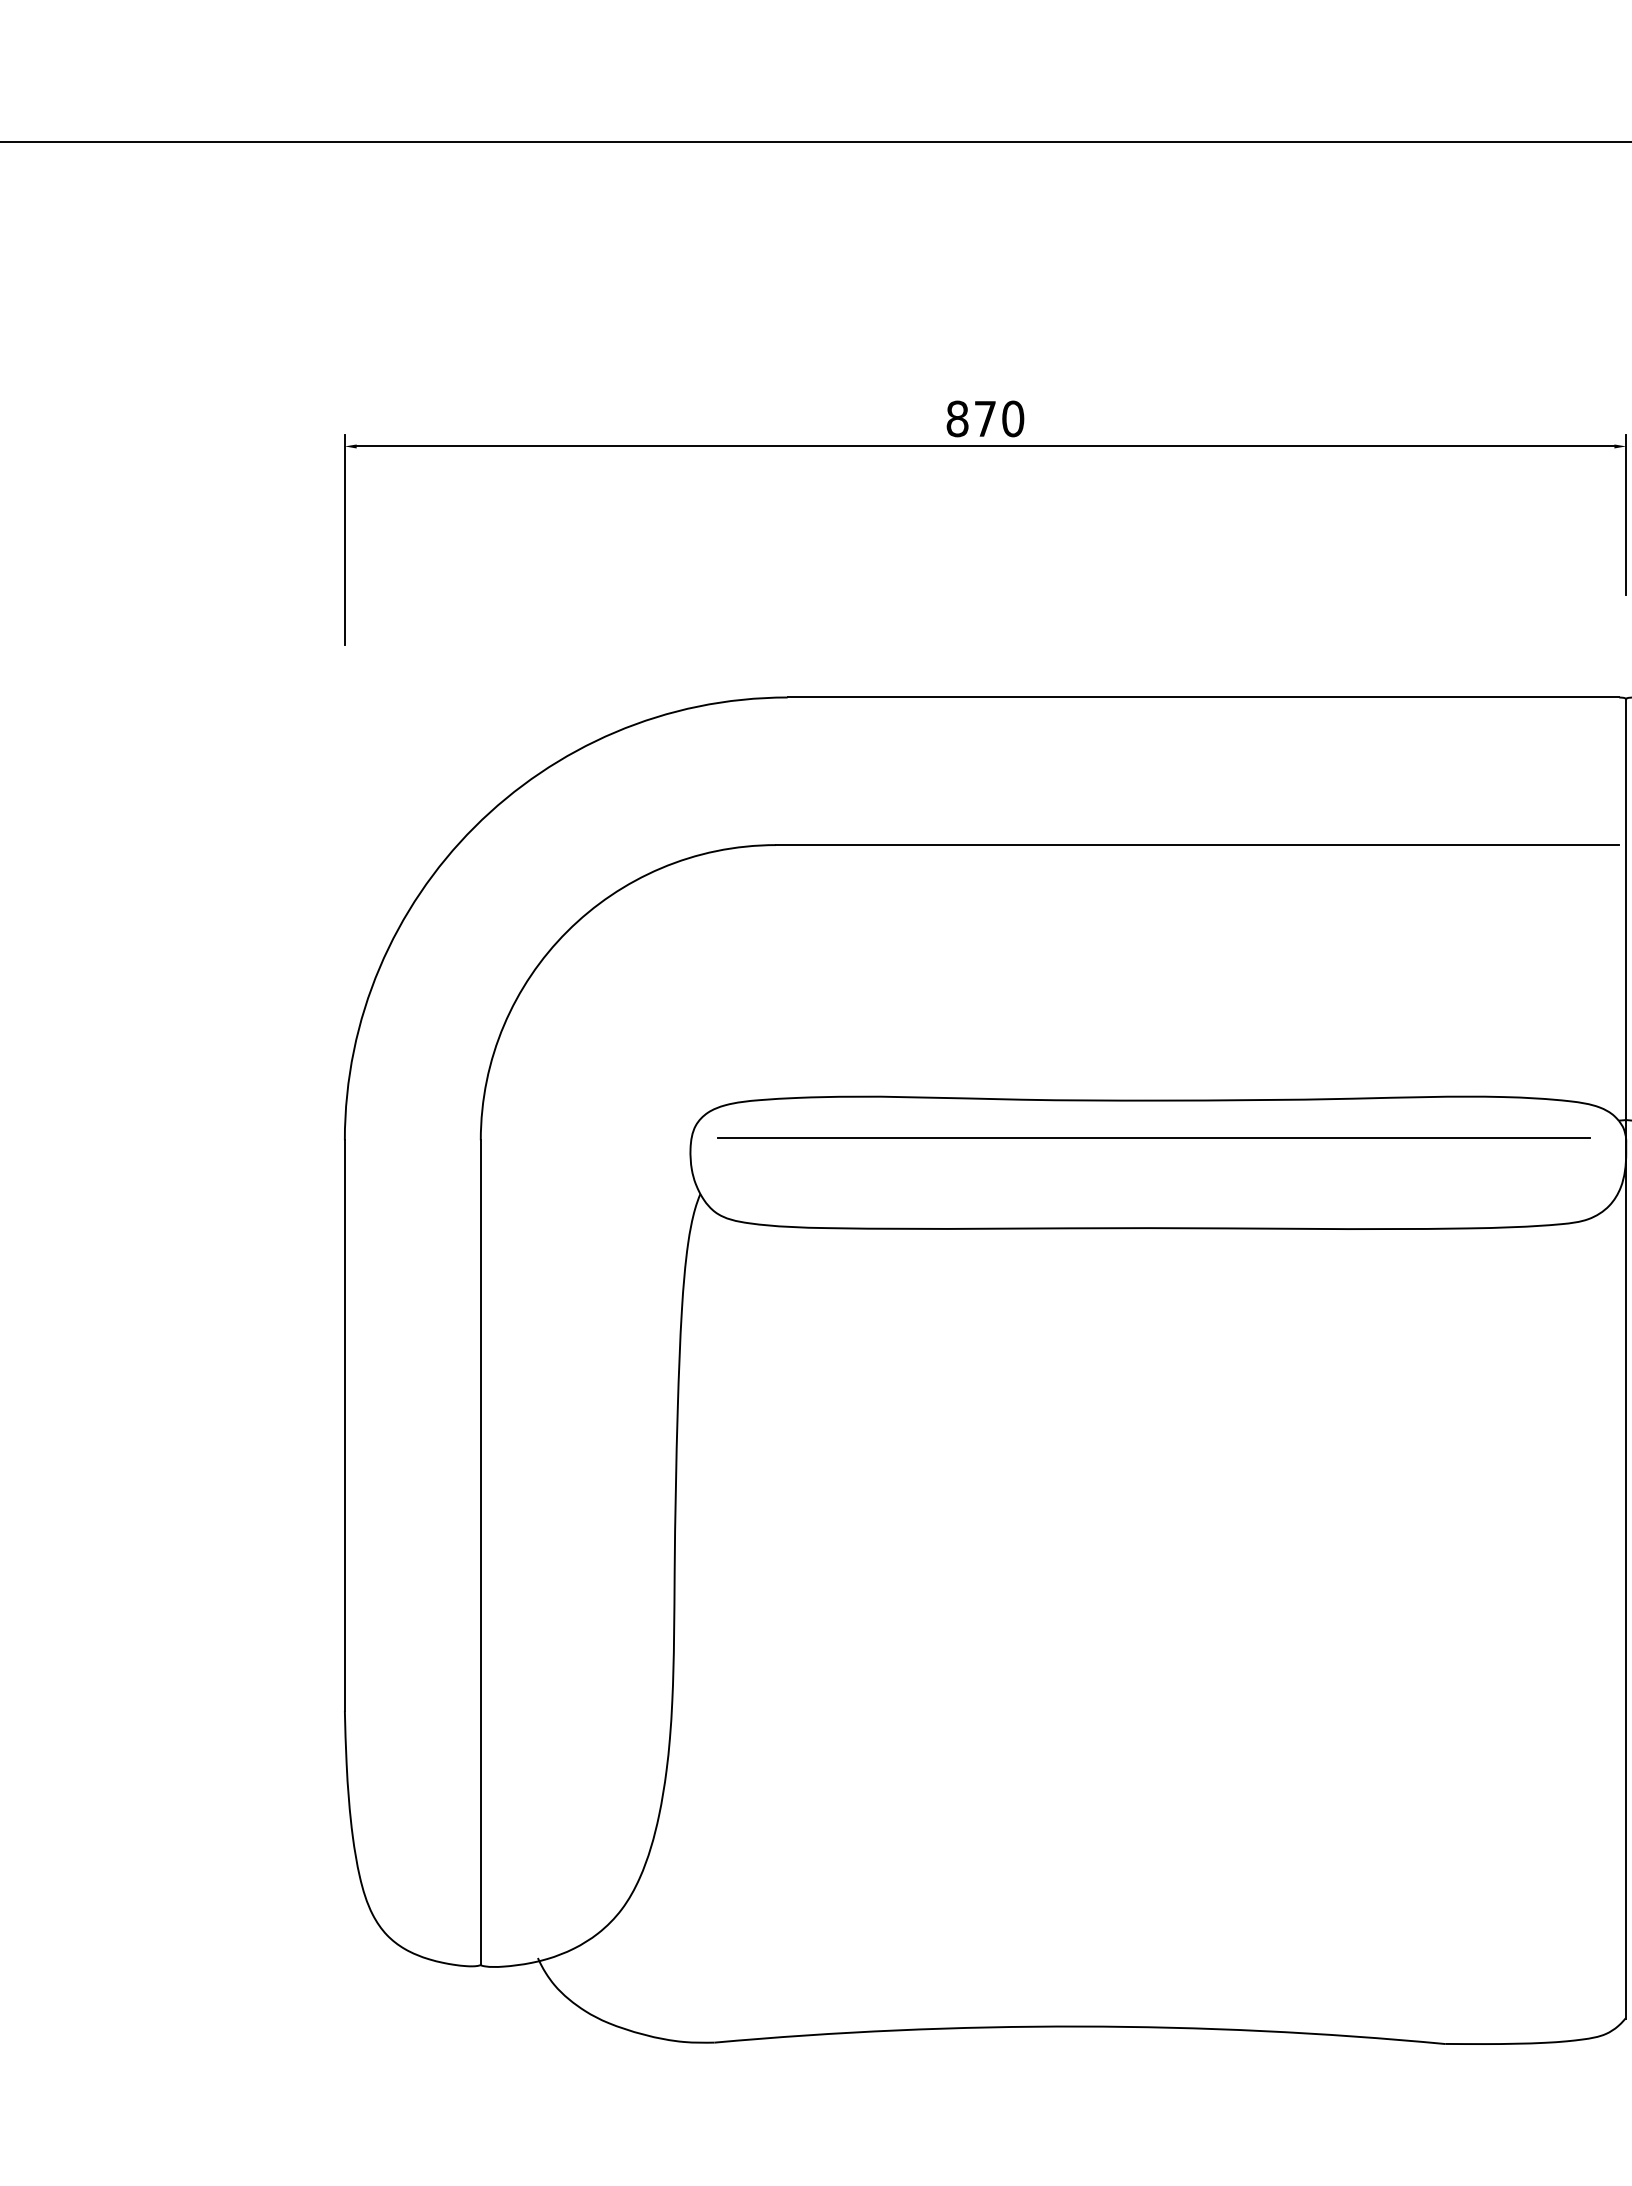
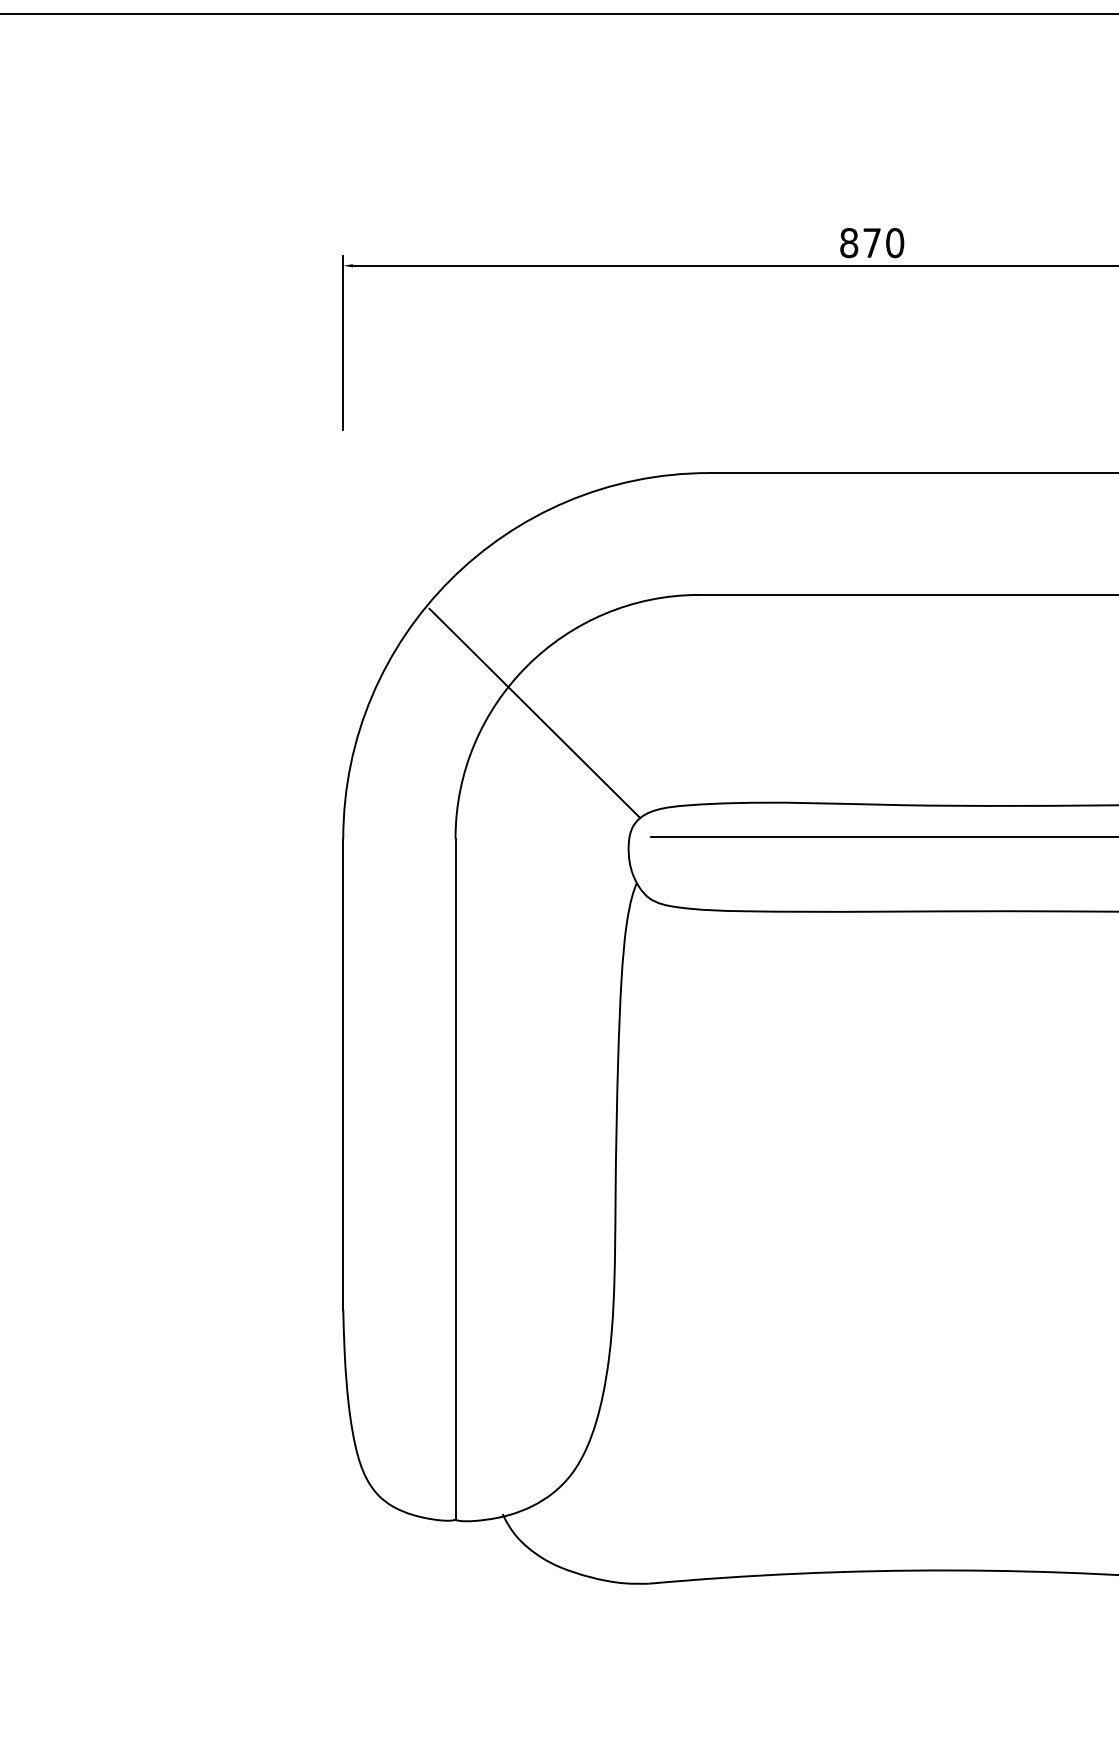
line: (576, 988) -> (534, 713), added

